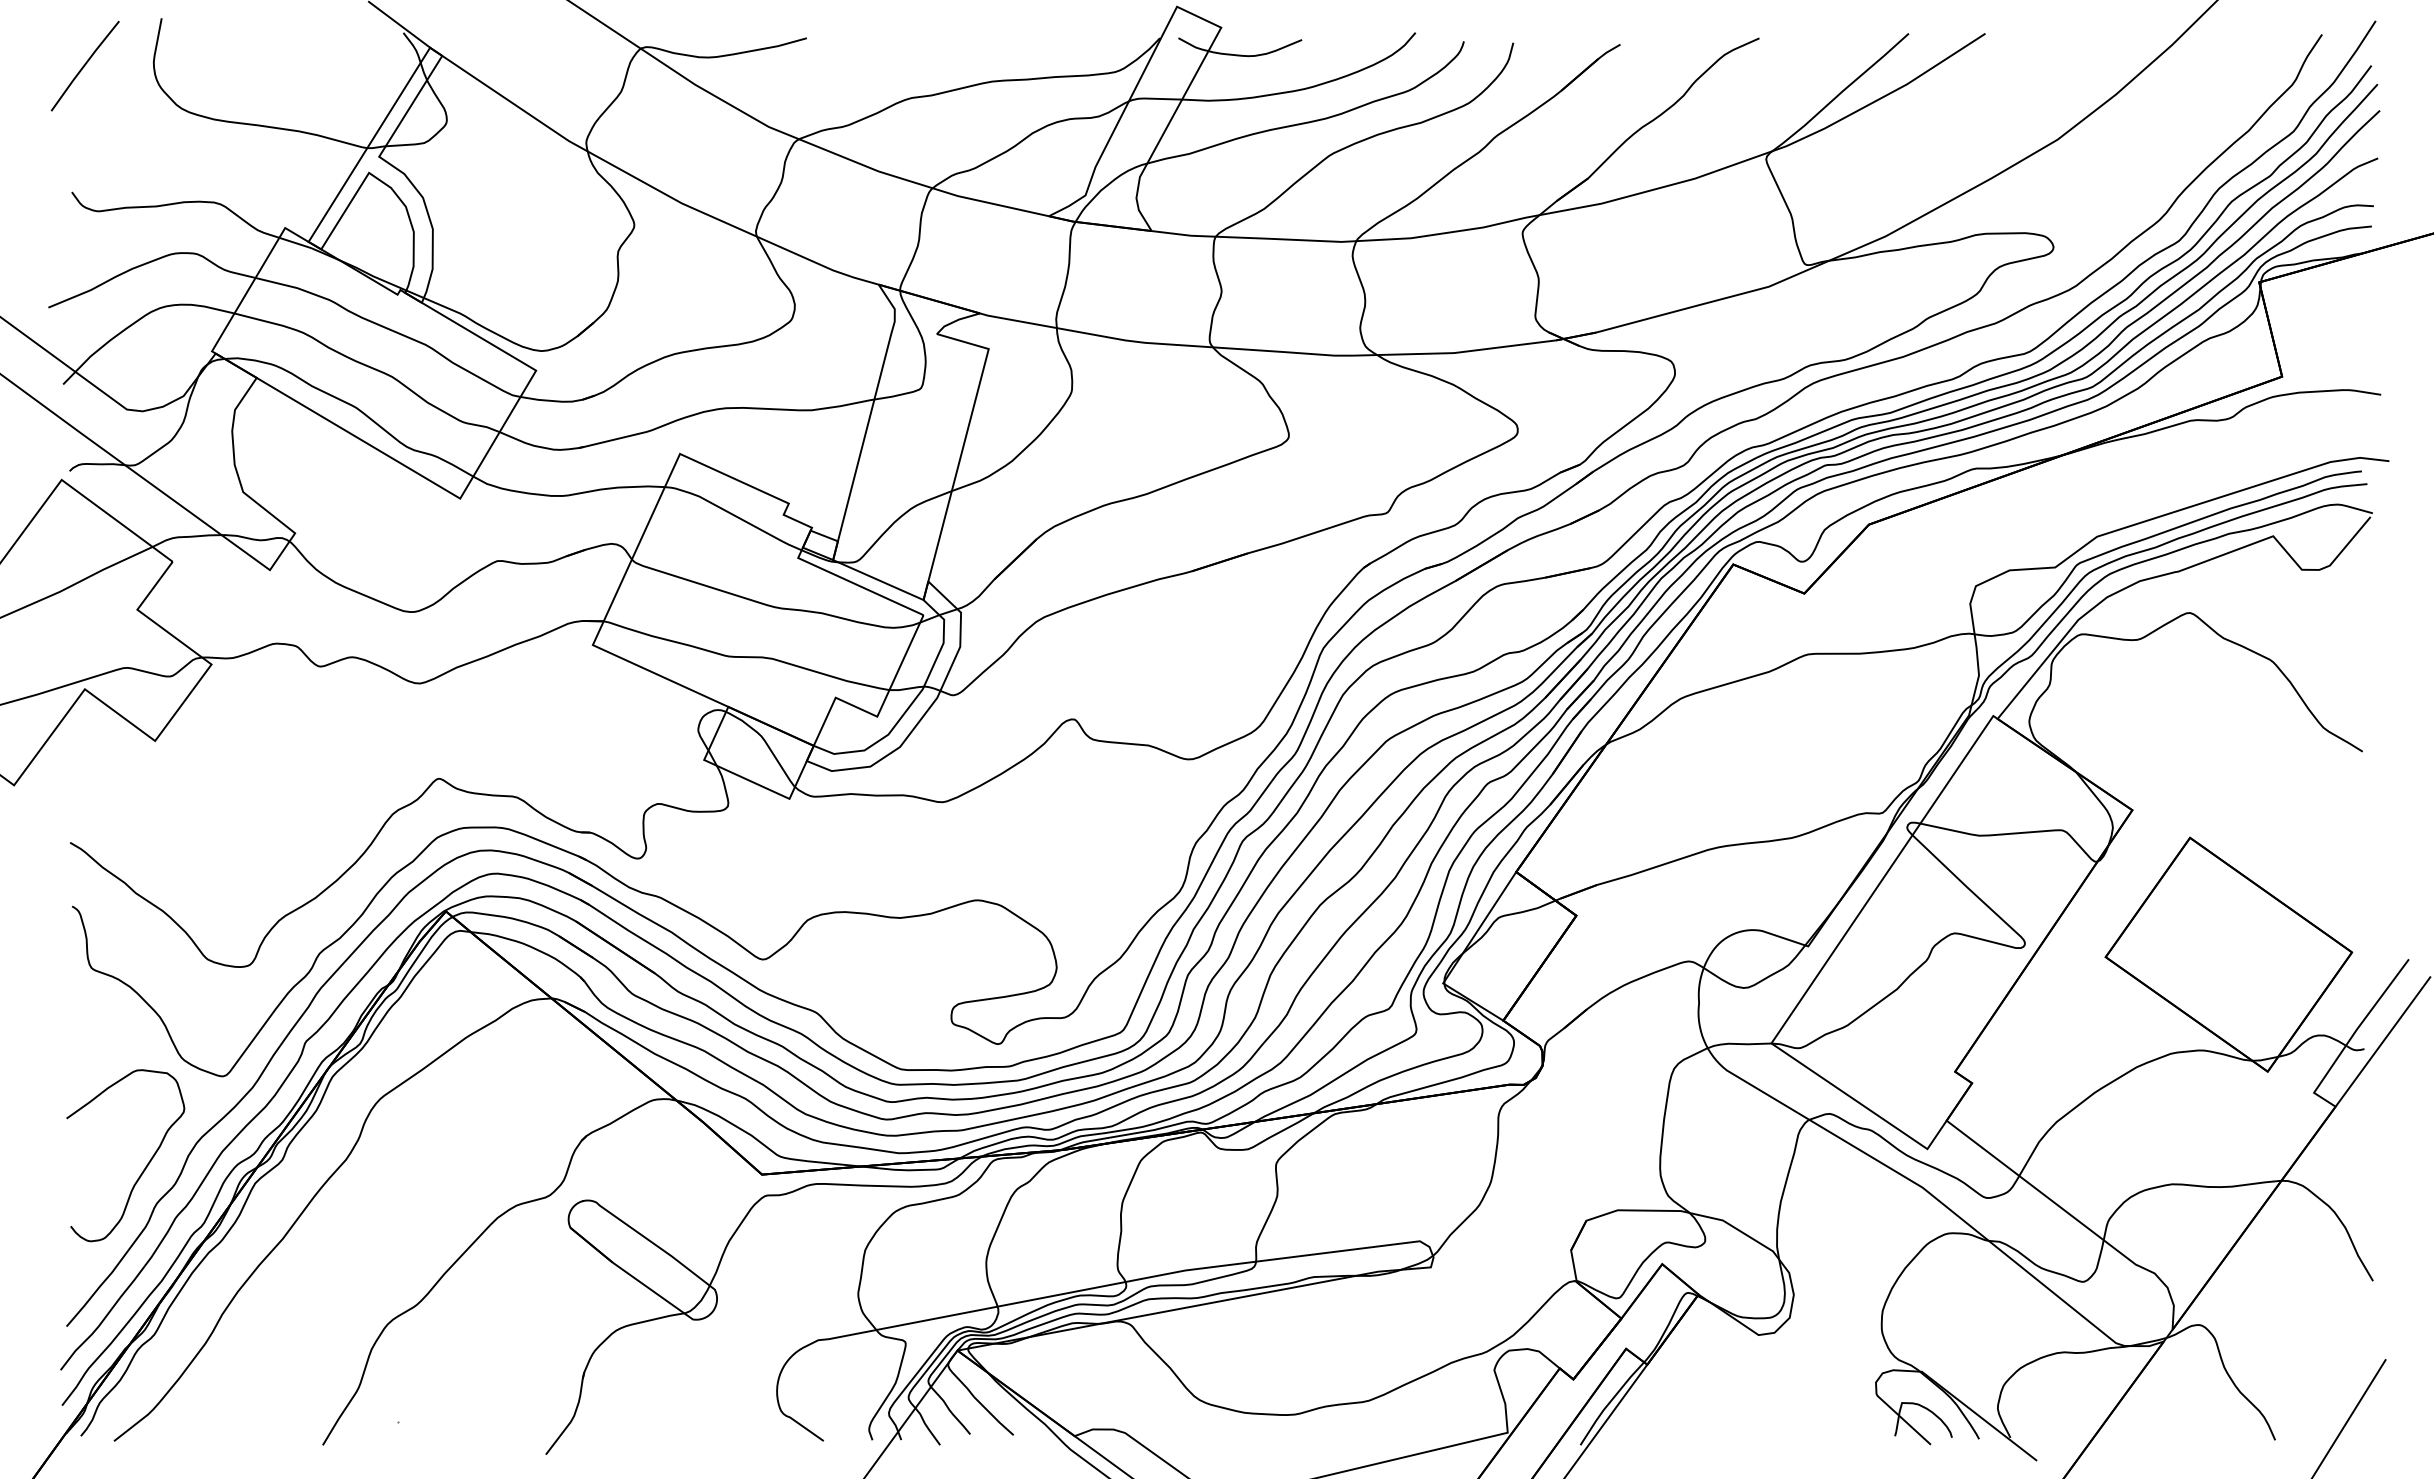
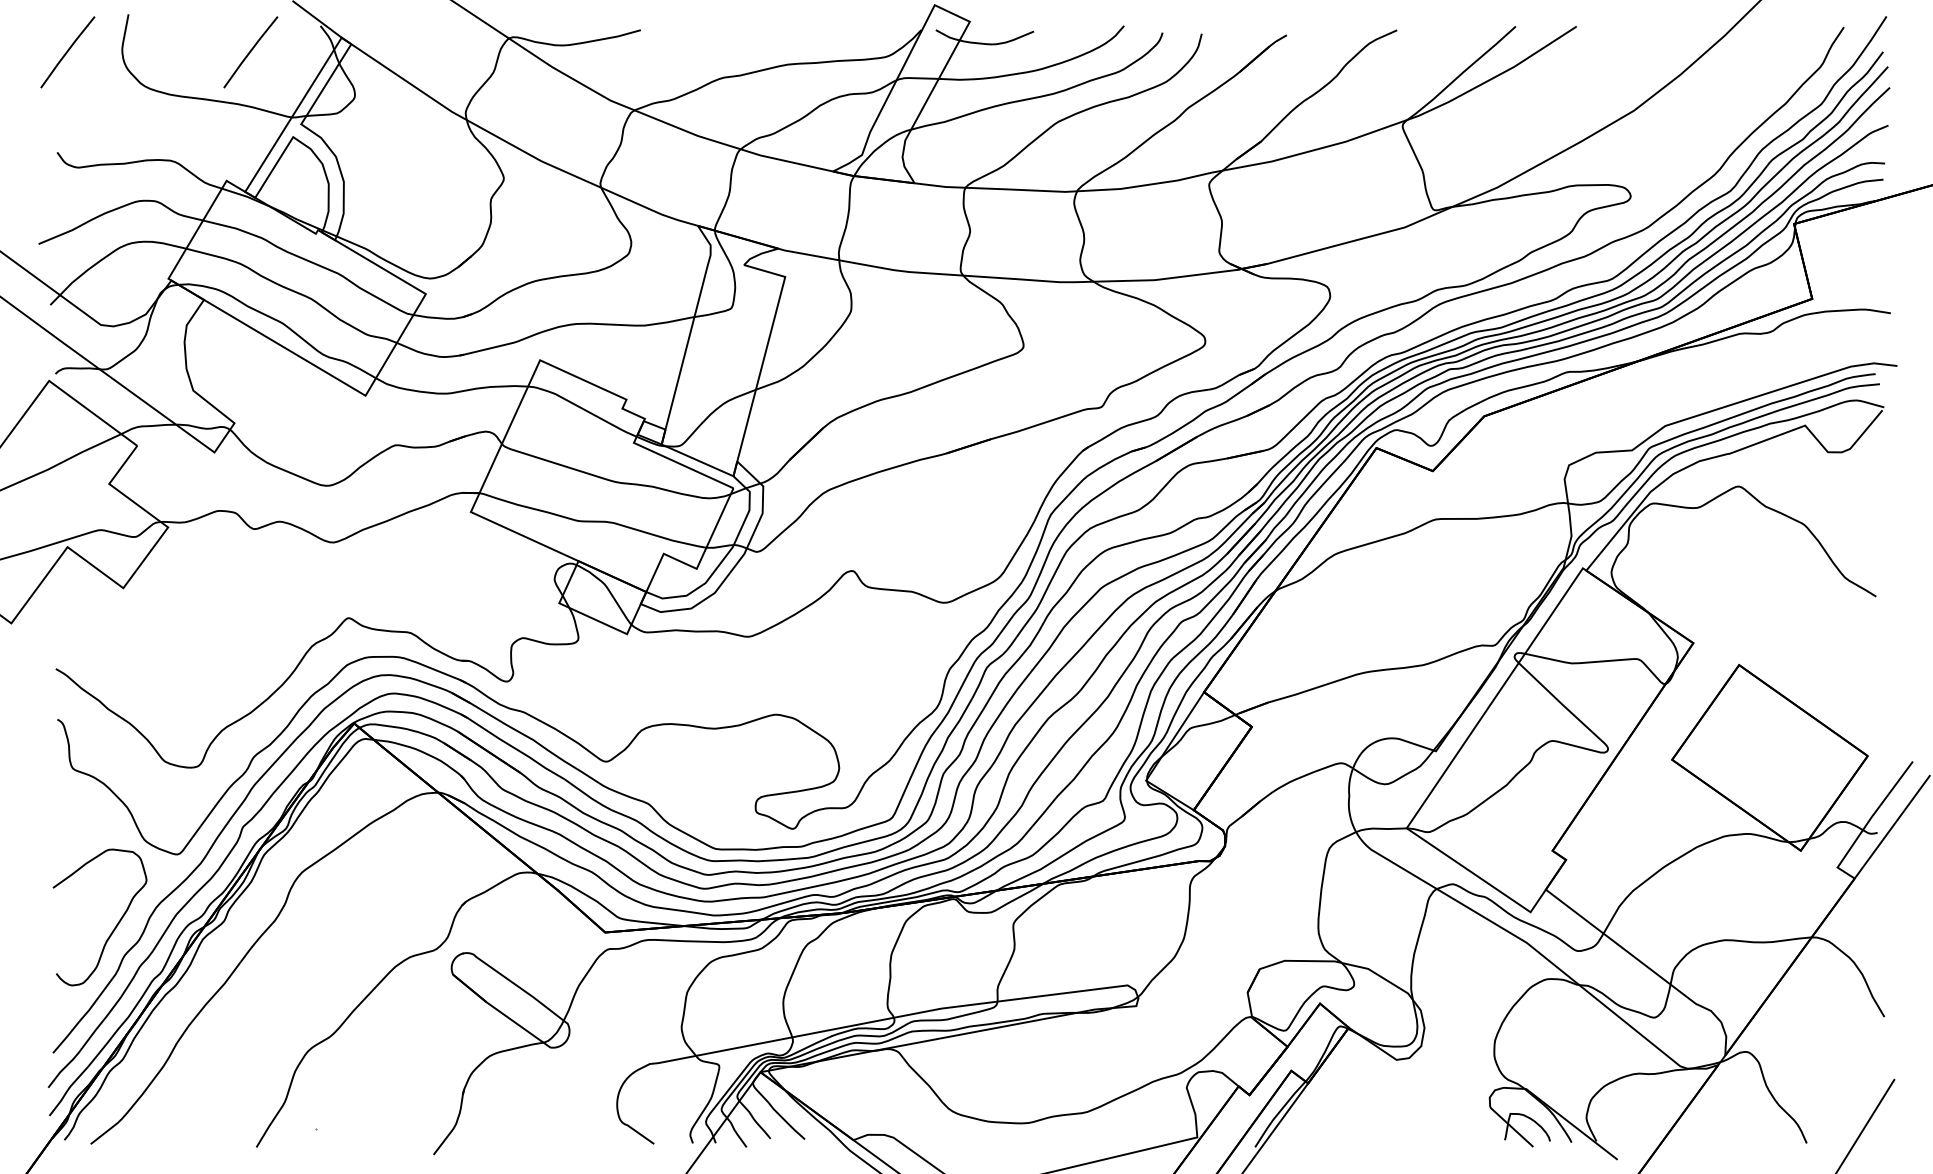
line: (315, 66) -> (250, 52), added

